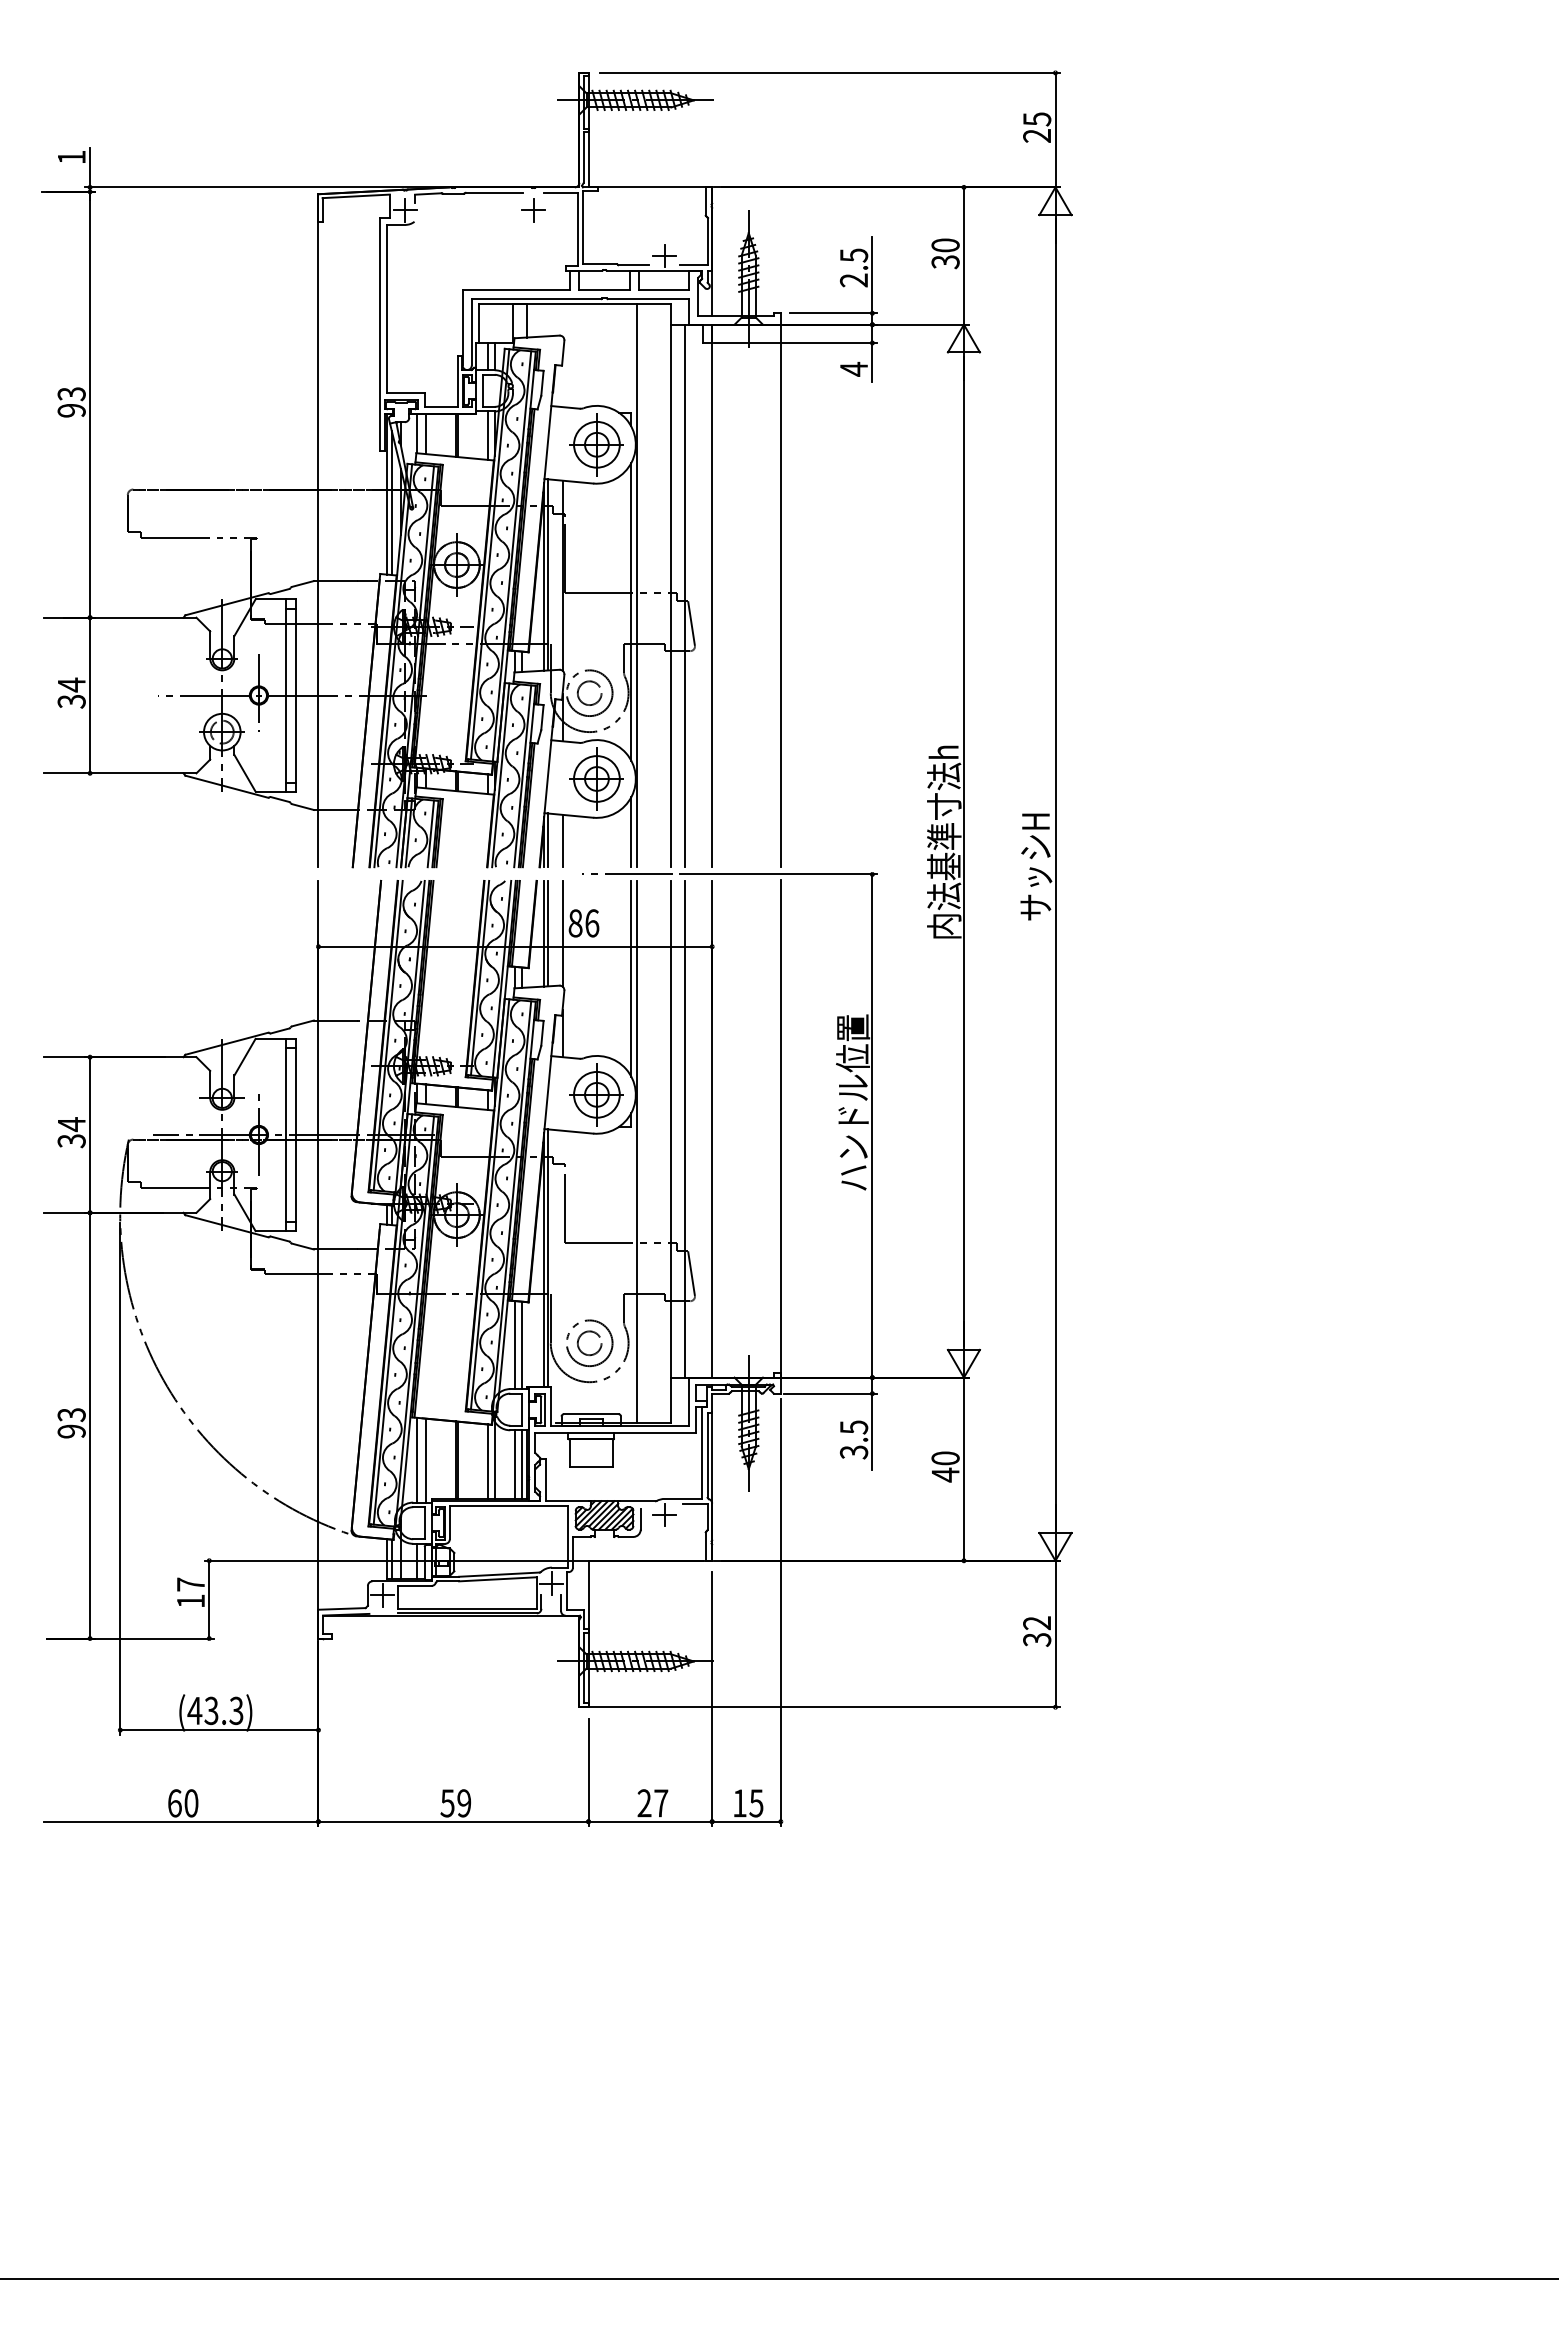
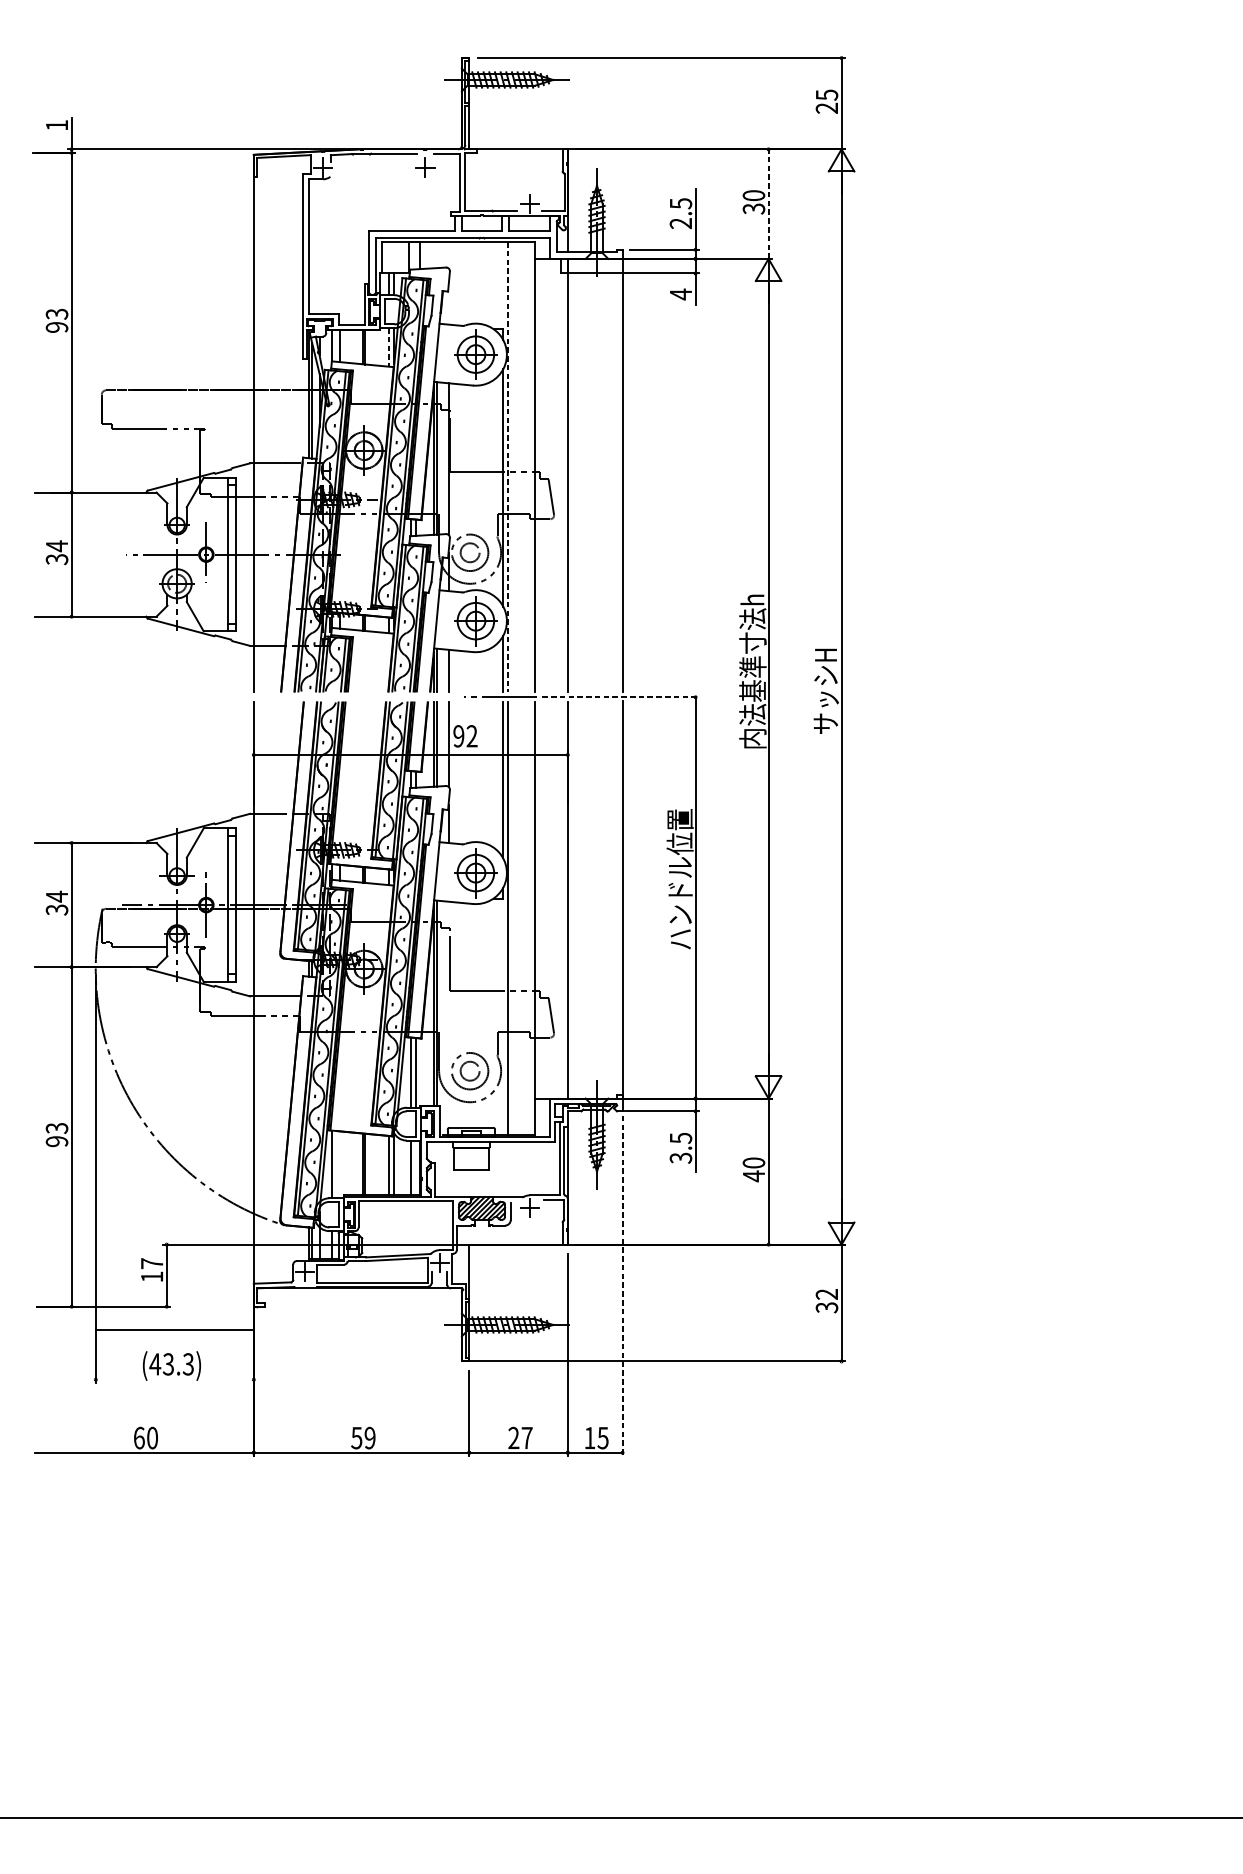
line: (963, 256) -> (768, 204), solid -> dashed
line: (487, 436) -> (388, 348), solid -> dashed
line: (636, 585) -> (507, 466), solid -> dashed
line: (684, 595) -> (545, 474), removed
line: (779, 874) -> (621, 697), solid -> dashed
text: (583, 923) -> (465, 736), 86 -> 92
line: (684, 1128) -> (545, 899), removed
line: (426, 1460) -> (339, 1164), removed
line: (522, 1464) -> (416, 1167), removed
line: (780, 1612) -> (622, 1285), solid -> dashed
line: (219, 1730) -> (174, 1330), moved

